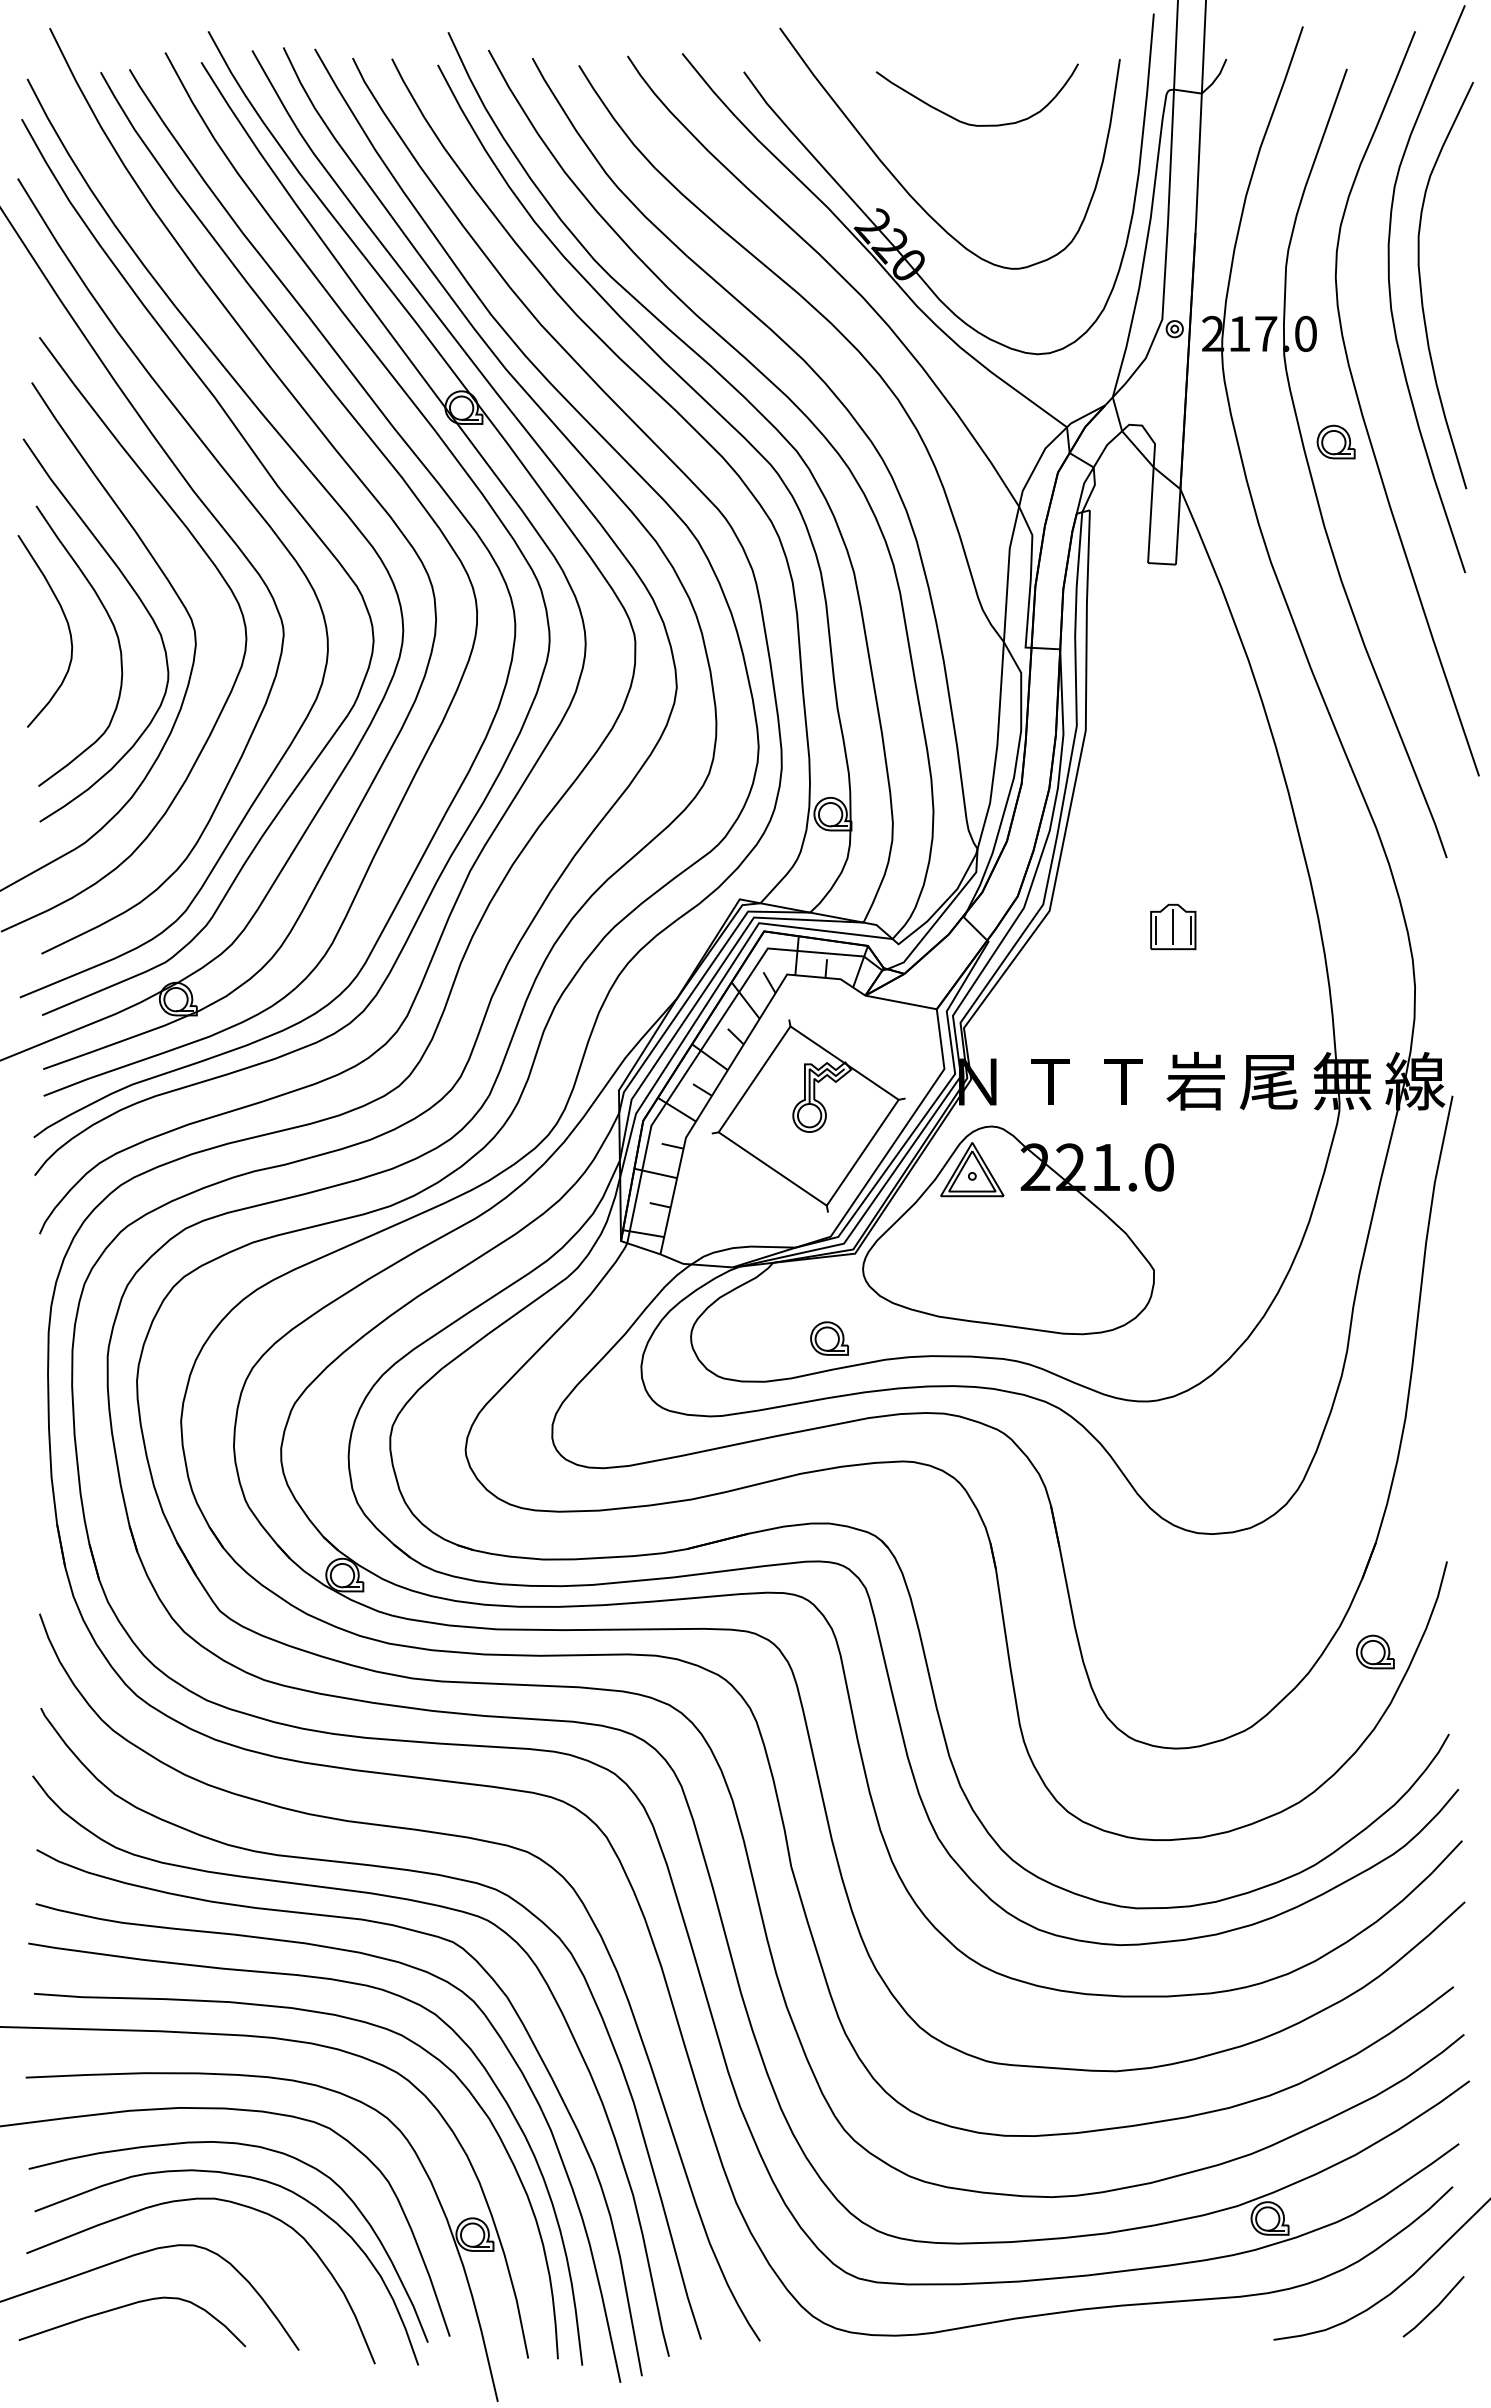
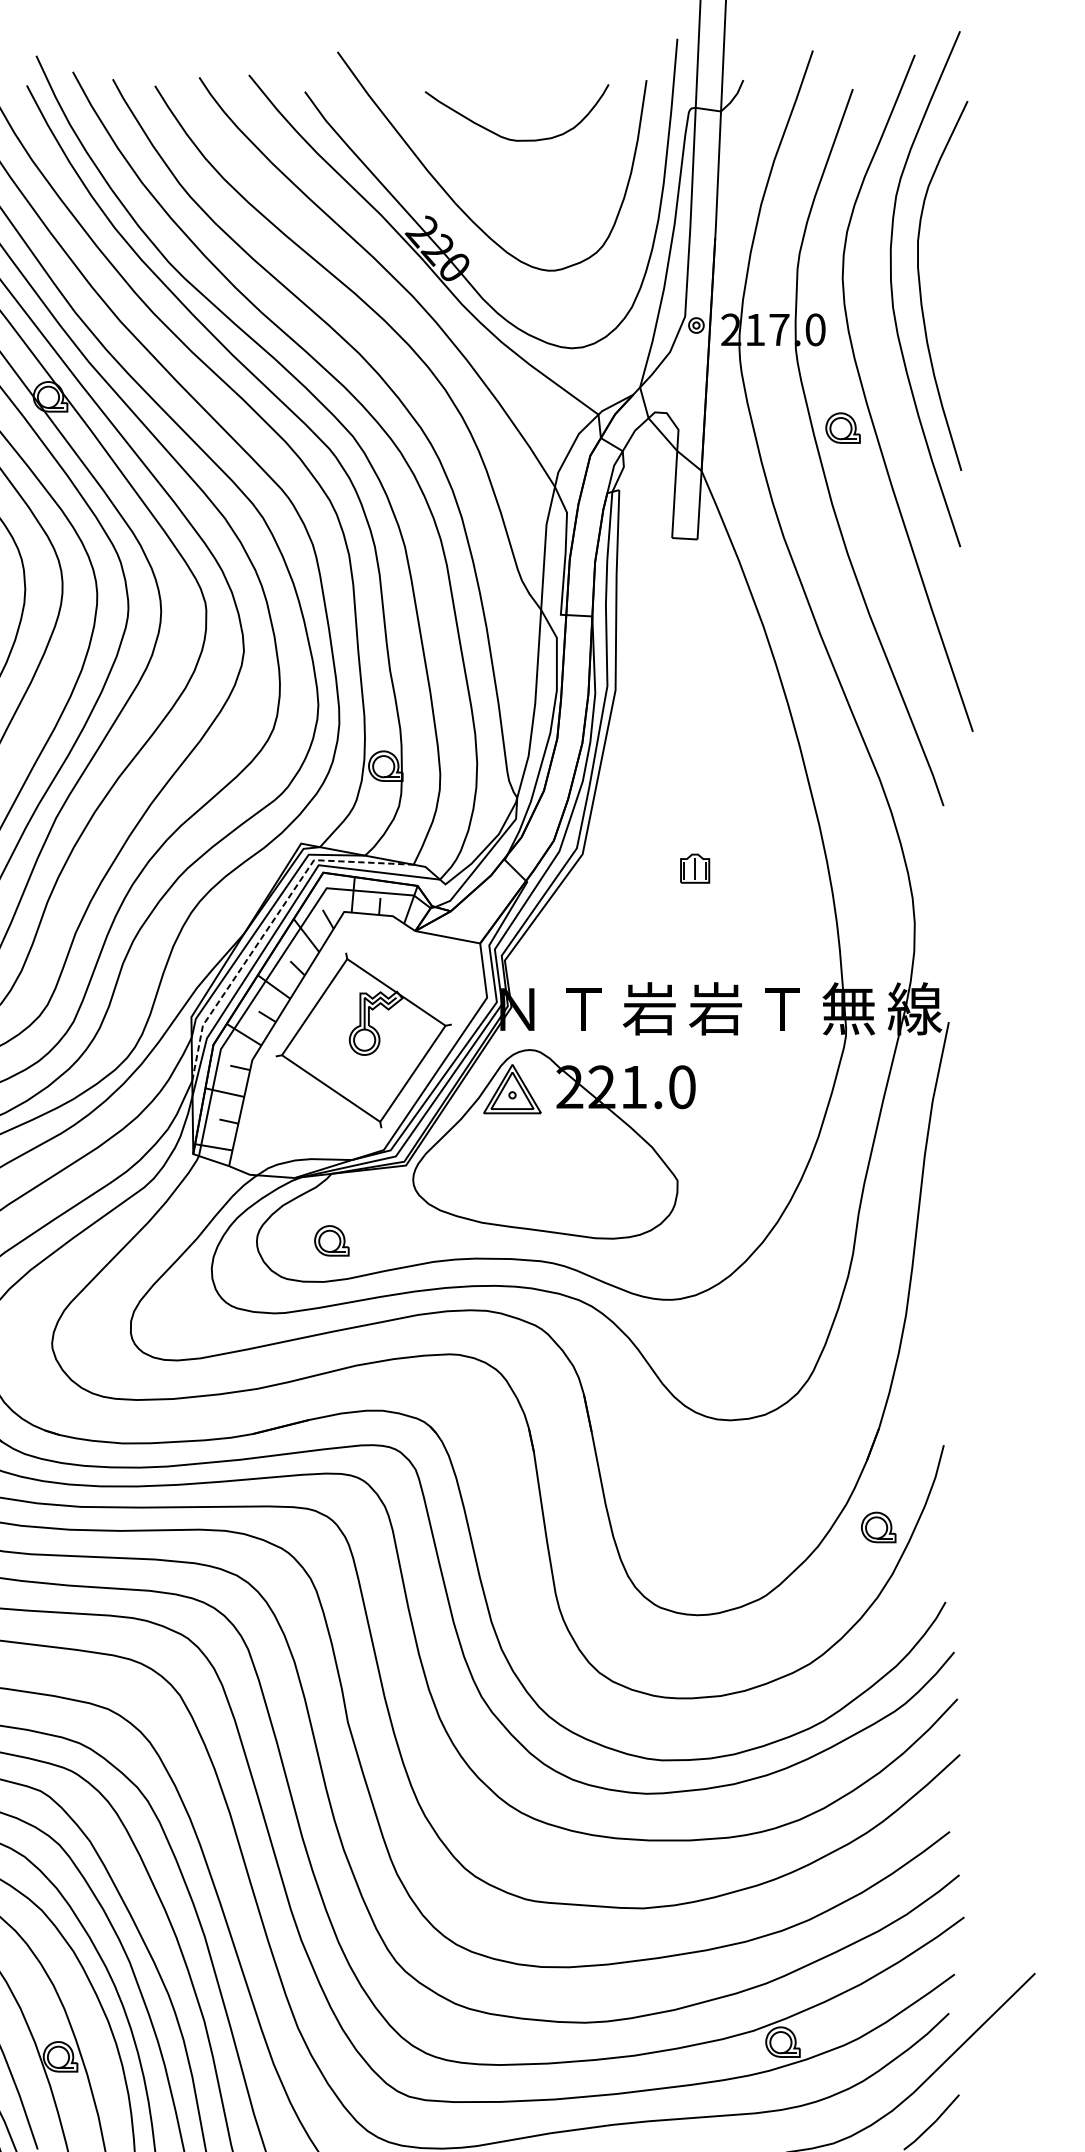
part: (1173, 926) -> (695, 868), size x0.7
line: (706, 988) -> (270, 924), solid -> dashed
text: (1122, 1080) -> (648, 1008), Ｔ -> 岩
text: (1268, 1082) -> (781, 1010), 尾 -> Ｔ
part: (829, 1338) -> (331, 1240), moved

